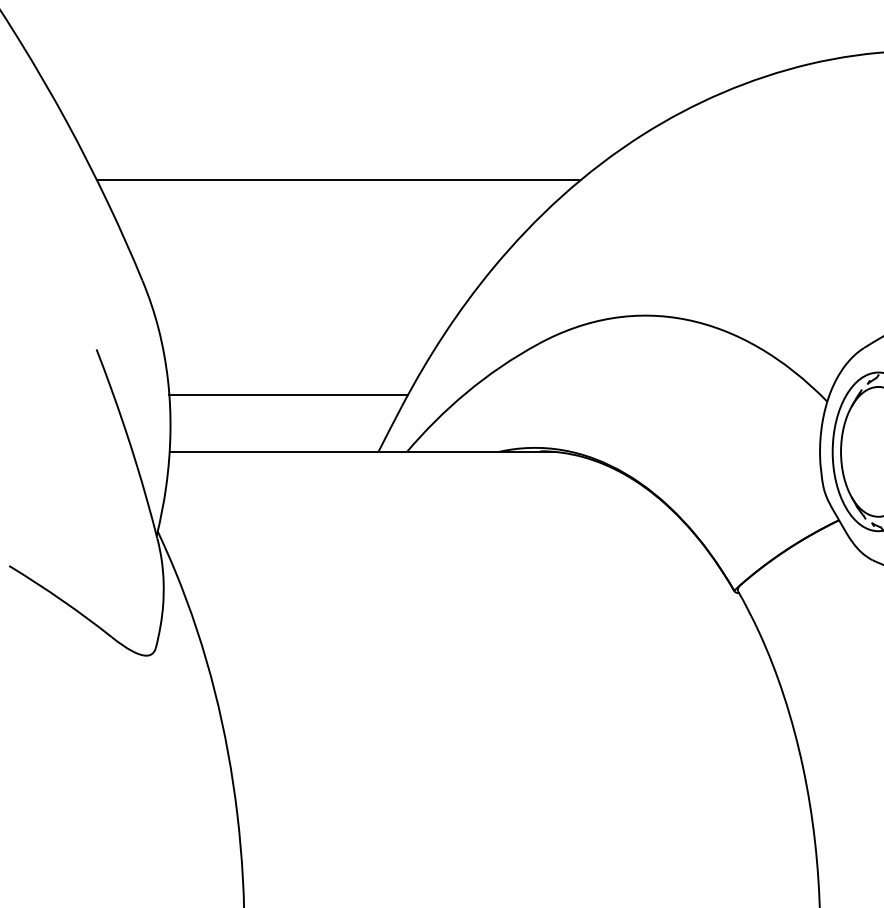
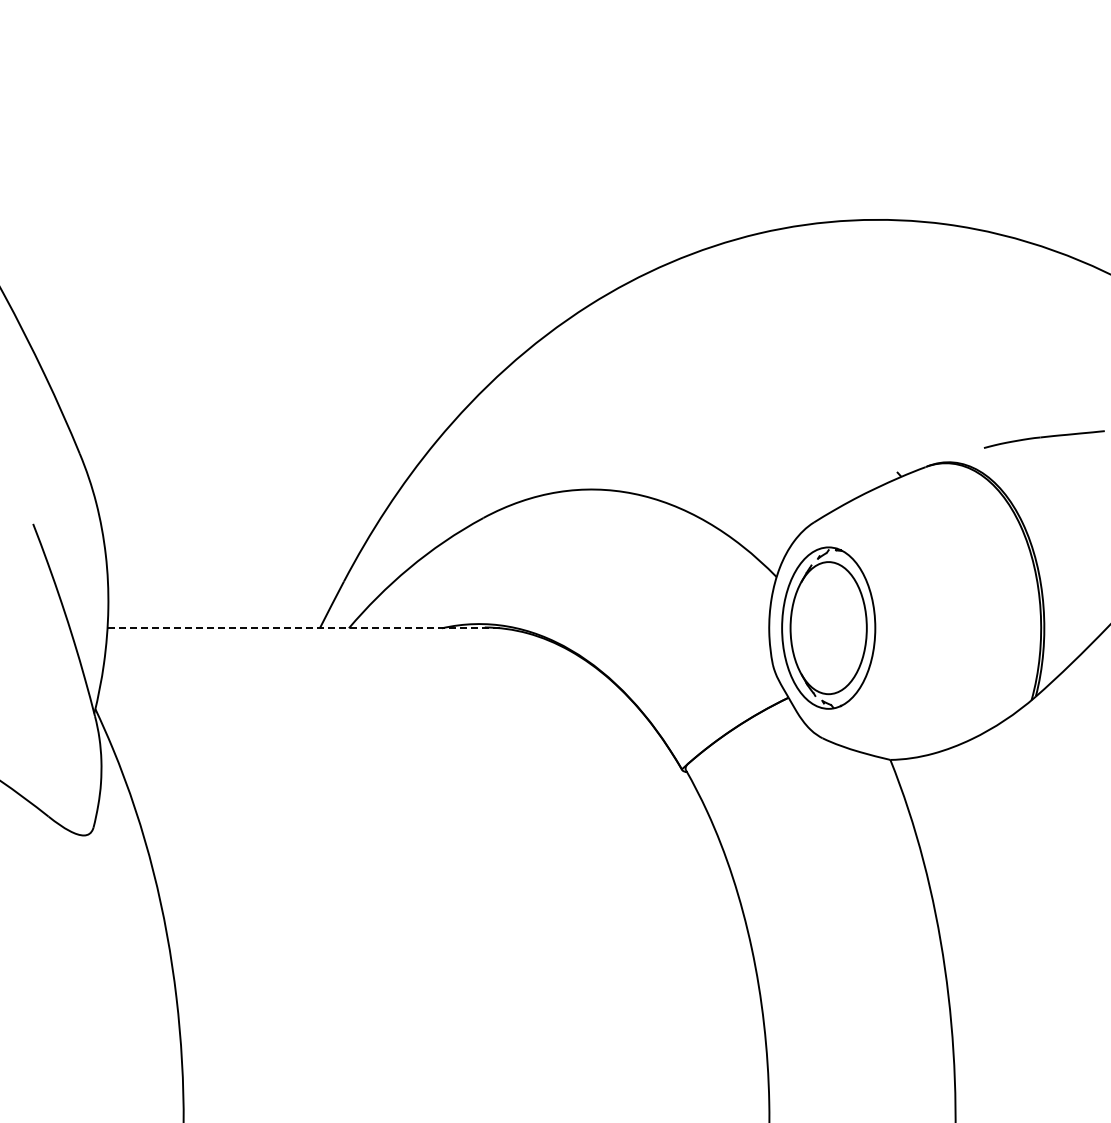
line: (338, 179) -> (279, 351), removed
line: (288, 395) -> (228, 570), removed
line: (363, 452) -> (304, 628), solid -> dashed

